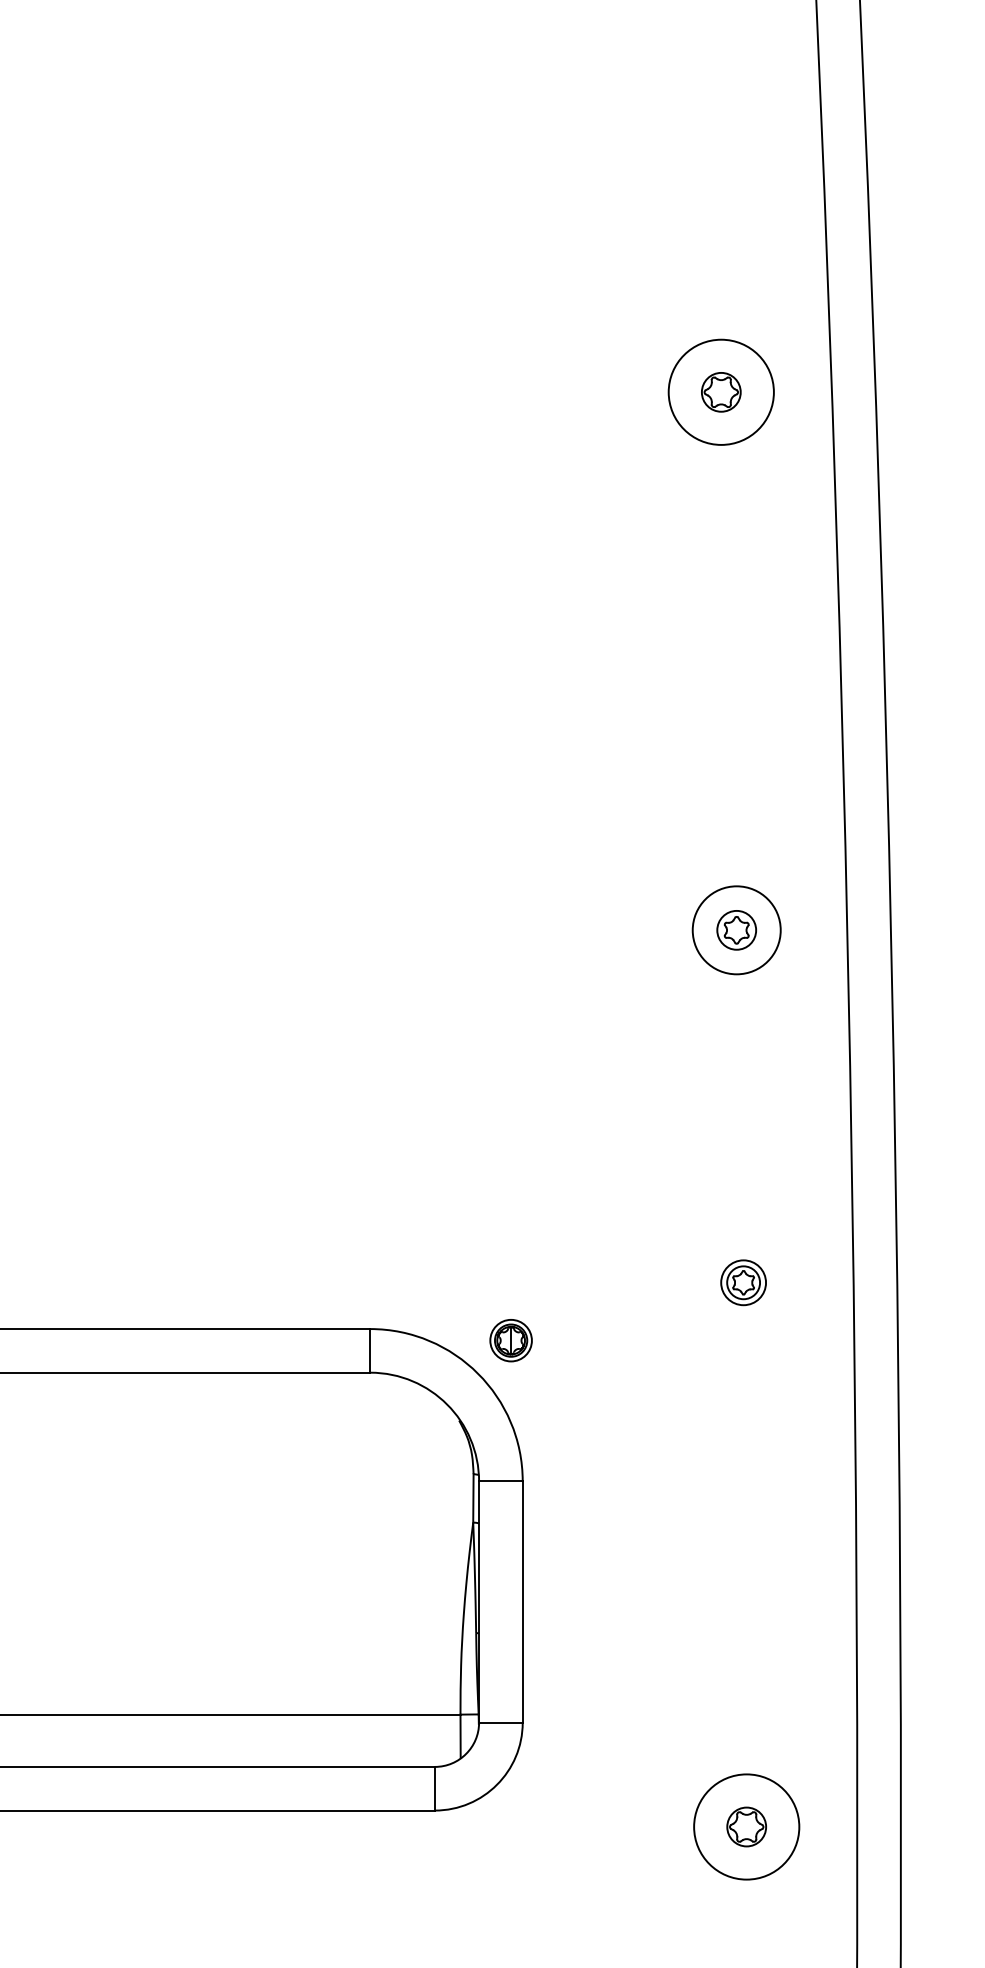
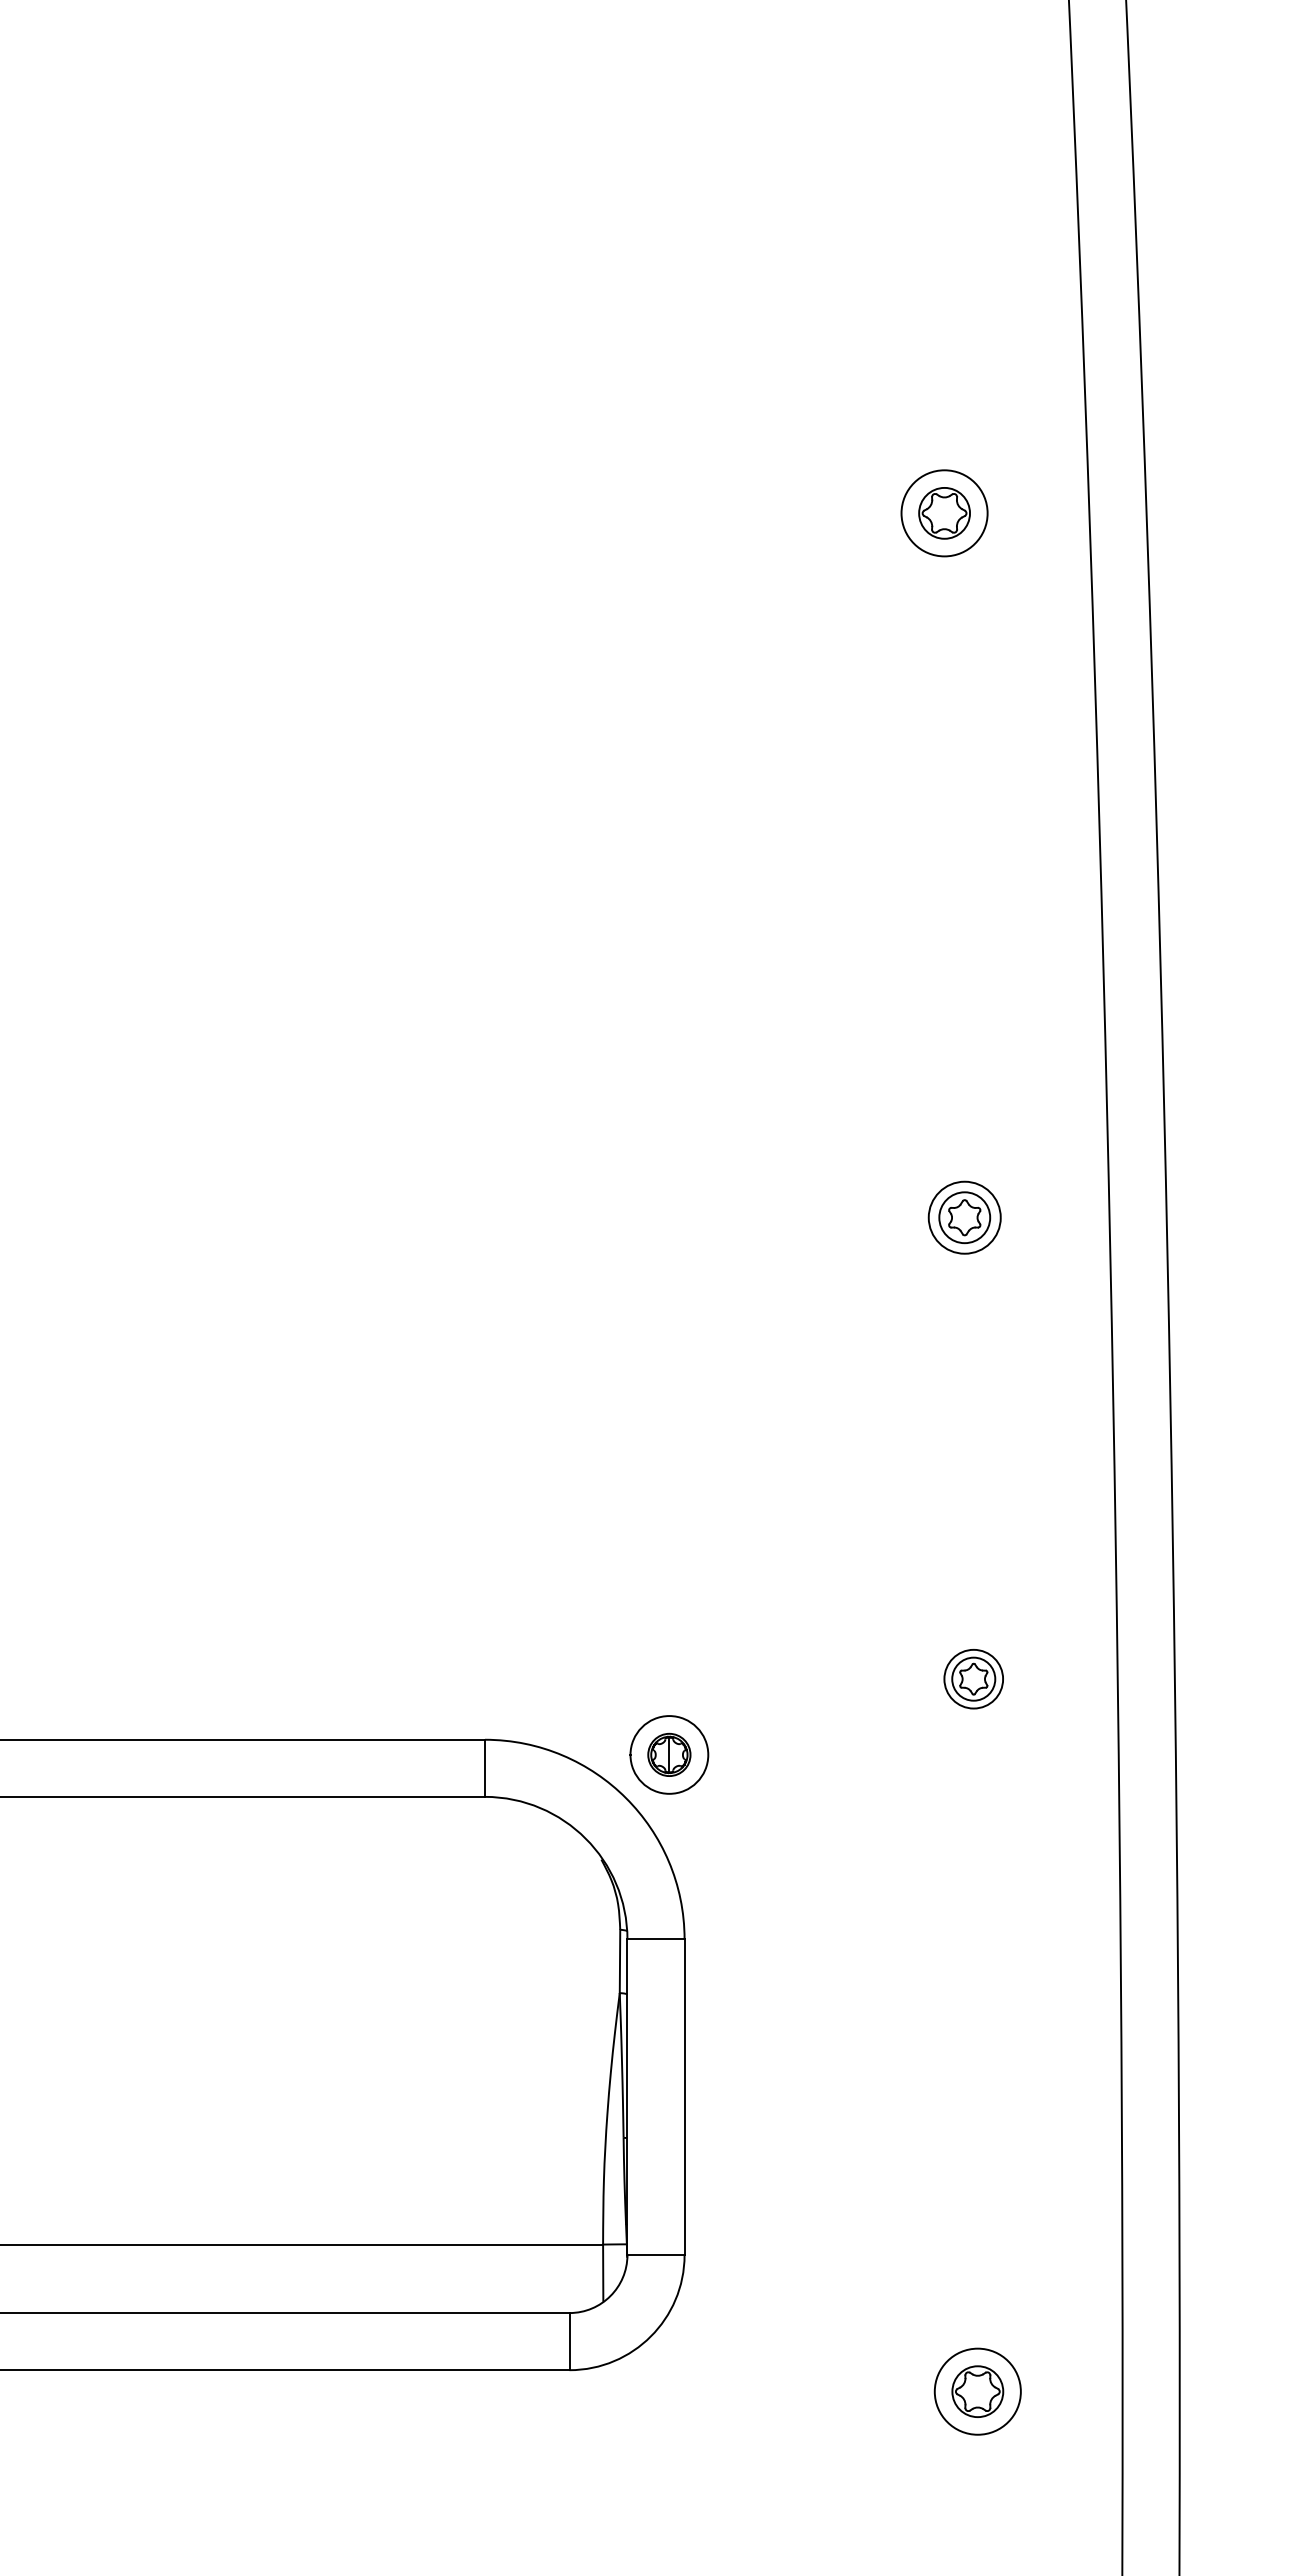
circle: (721, 392) -> (944, 513), size x0.62
circle: (736, 930) -> (964, 1217), size x0.62
circle: (511, 1340) -> (669, 1754), size x1.43
circle: (746, 1826) -> (977, 2391), size x0.62

